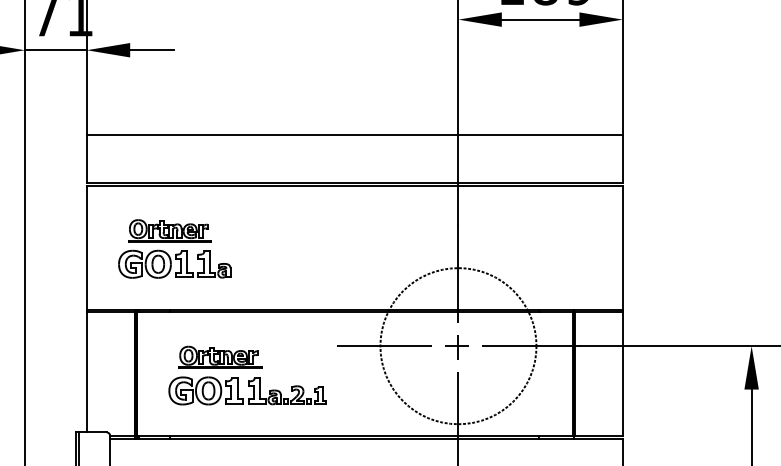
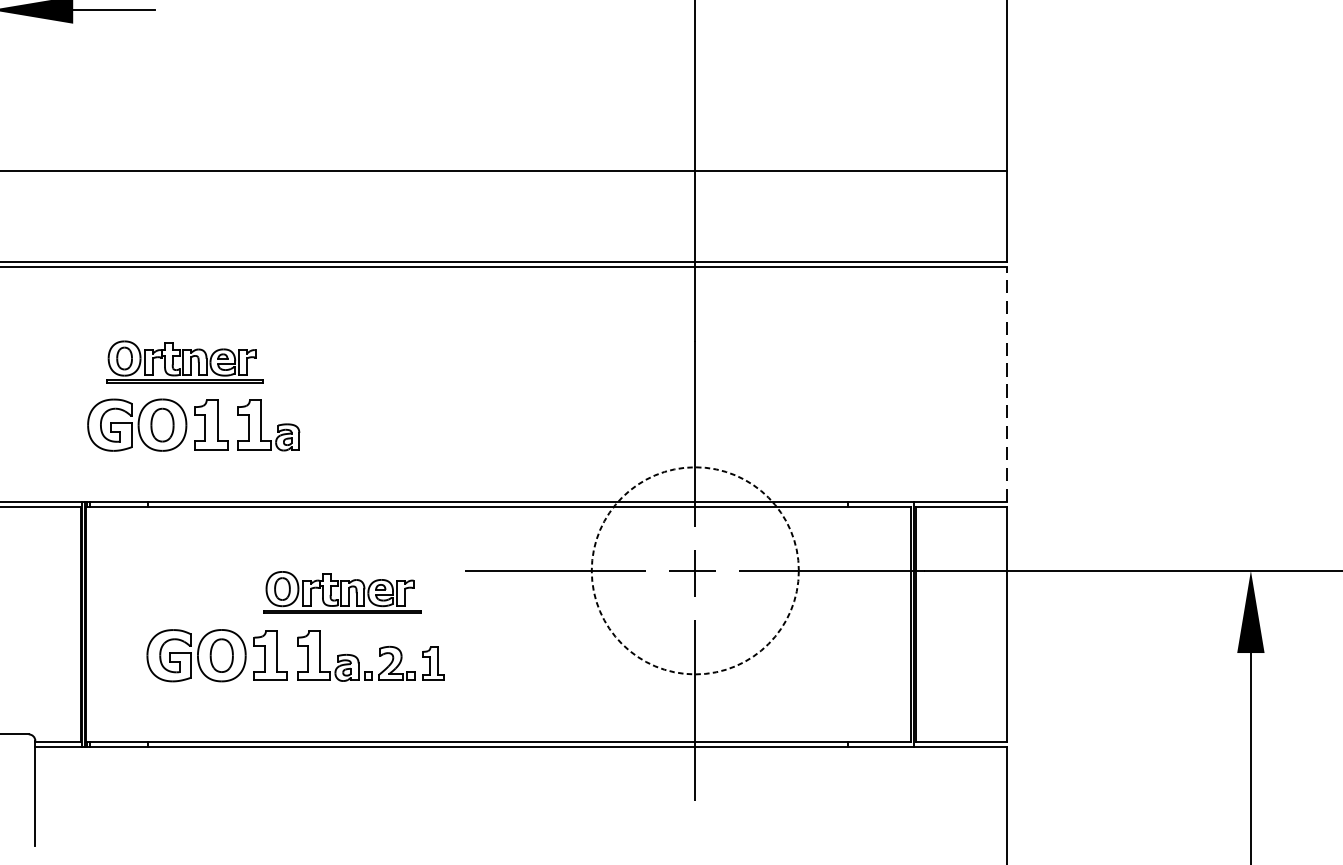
line: (622, 247) -> (1006, 383), solid -> dashed
part: (174, 248) -> (193, 395), moved
circle: (458, 346) -> (695, 571), size x0.7
part: (220, 356) -> (342, 590), moved

